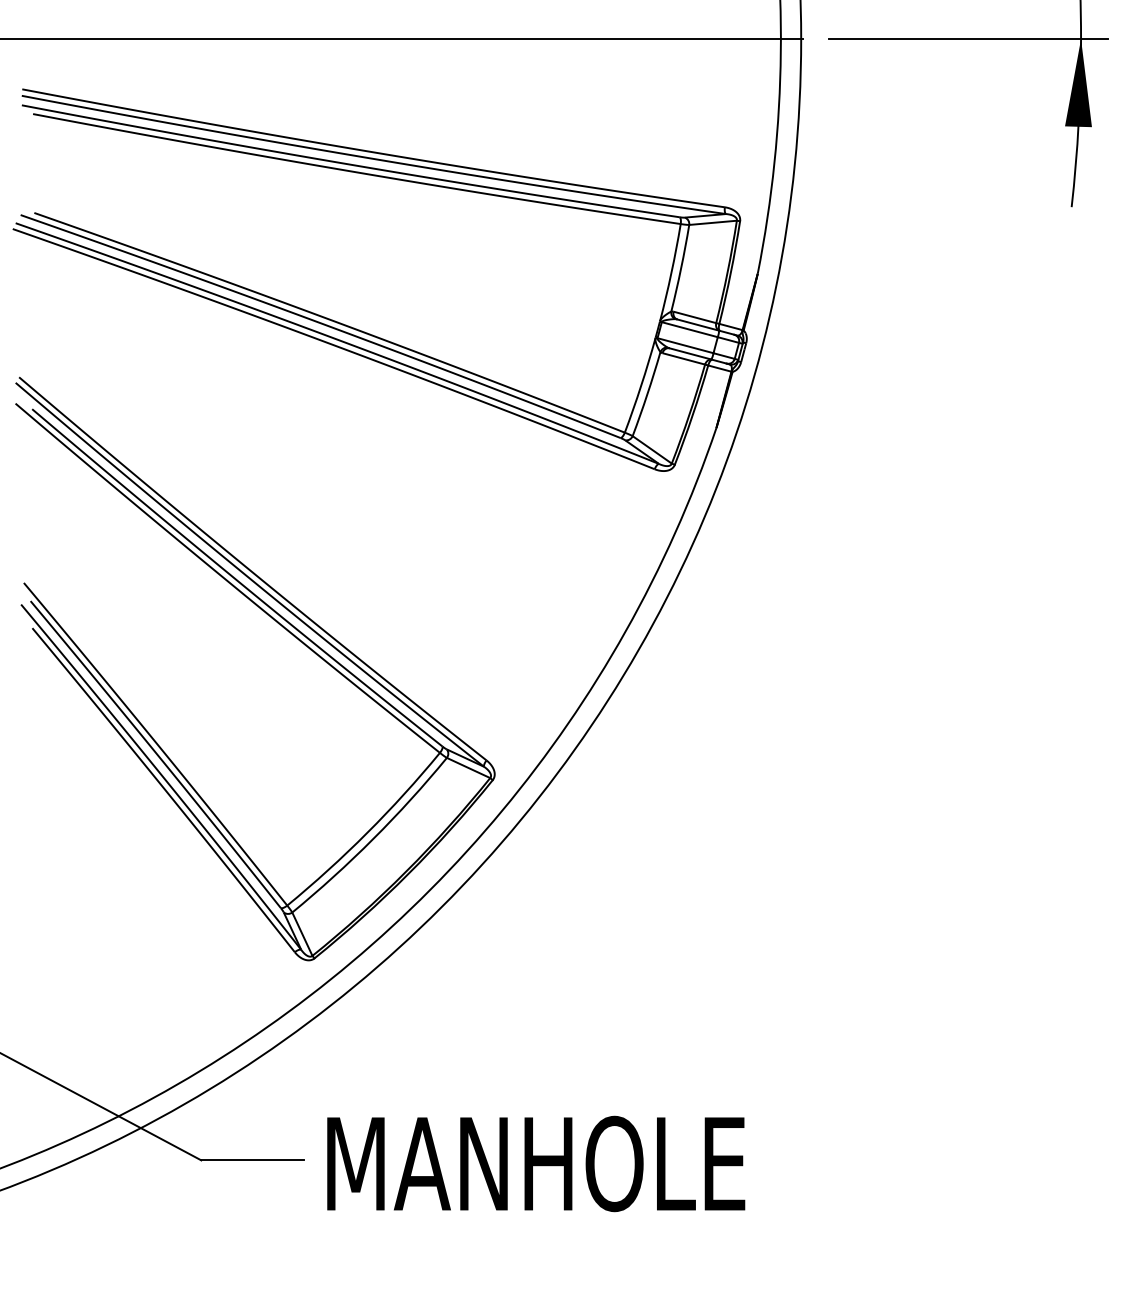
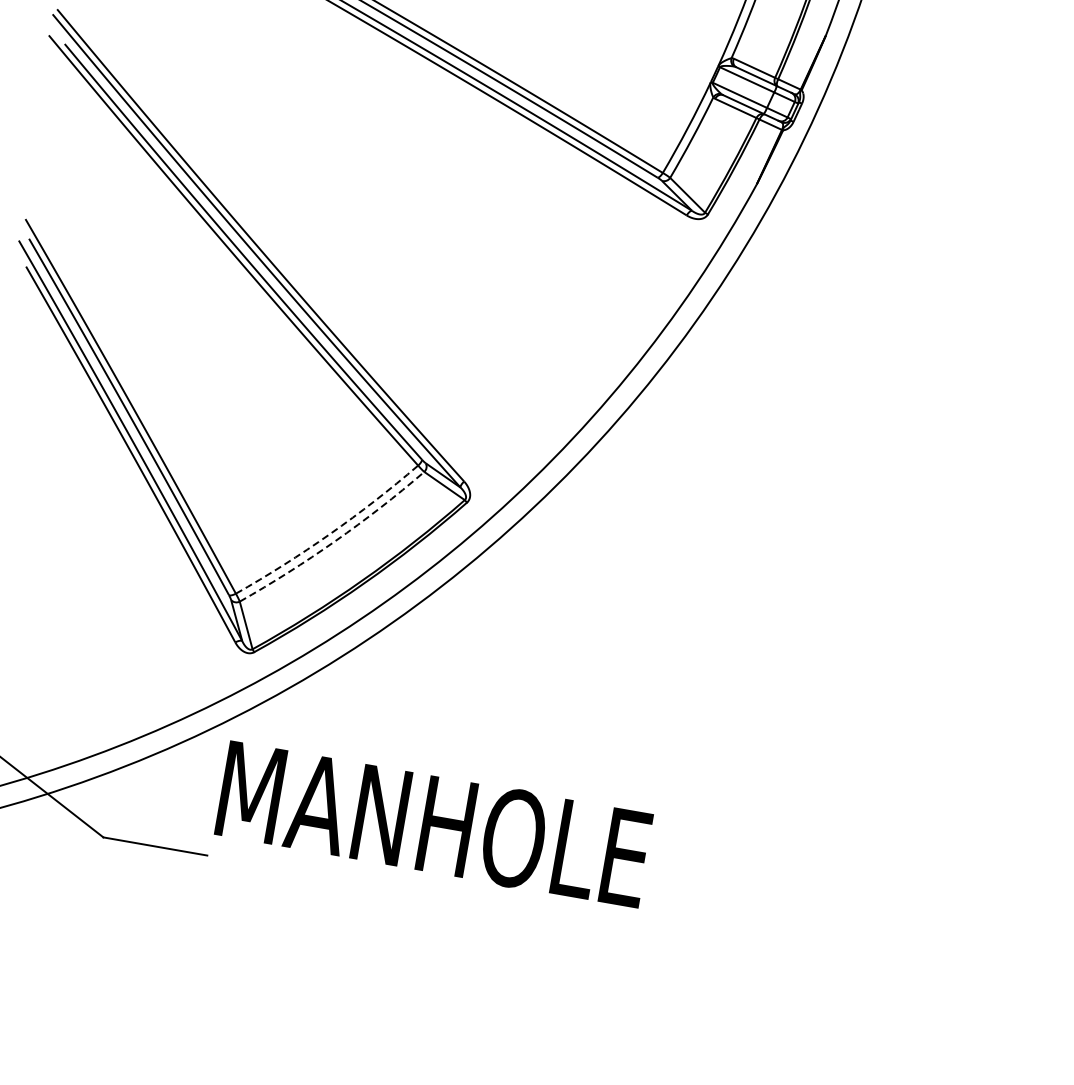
arc: (367, 832) -> (330, 533), solid -> dashed
arc: (373, 838) -> (335, 540), solid -> dashed
text: (536, 1163) -> (434, 824), moved

